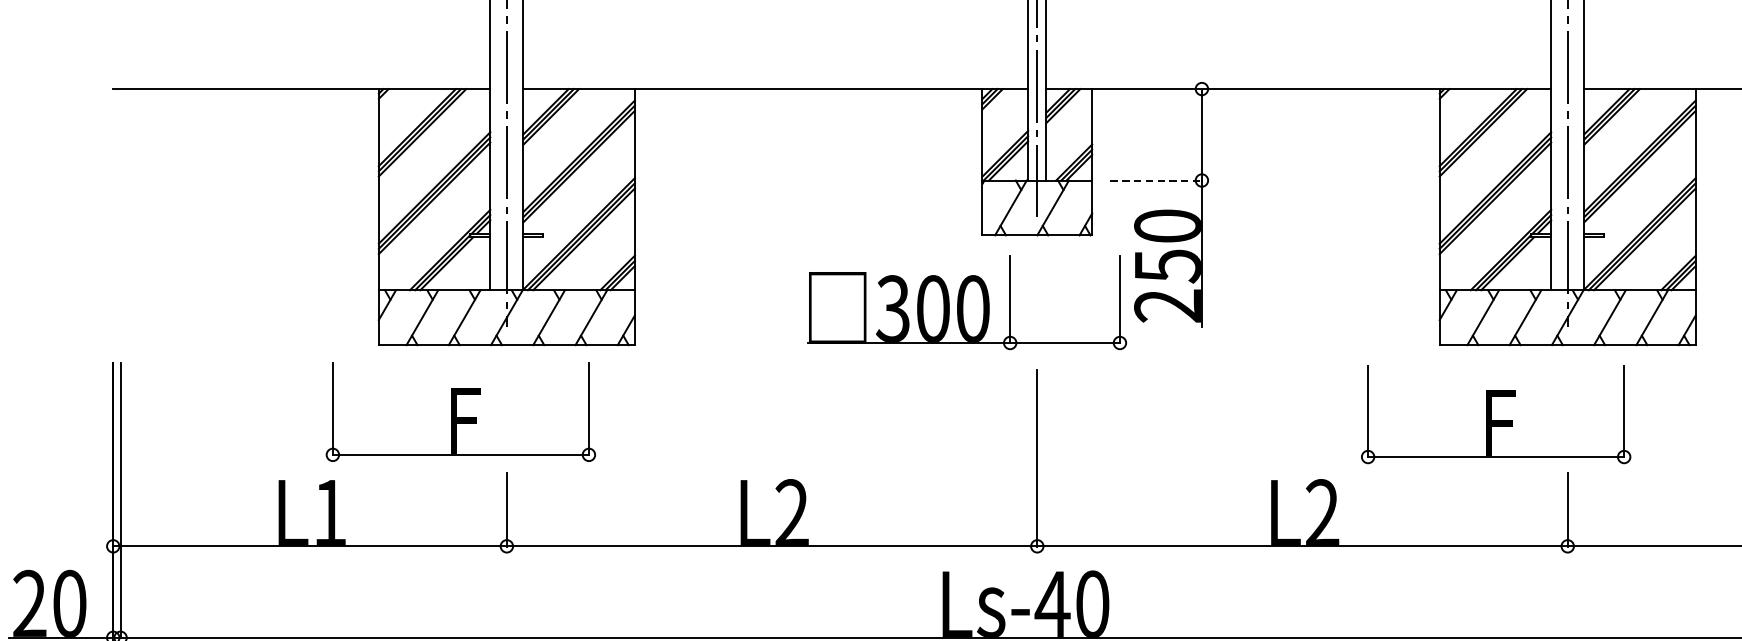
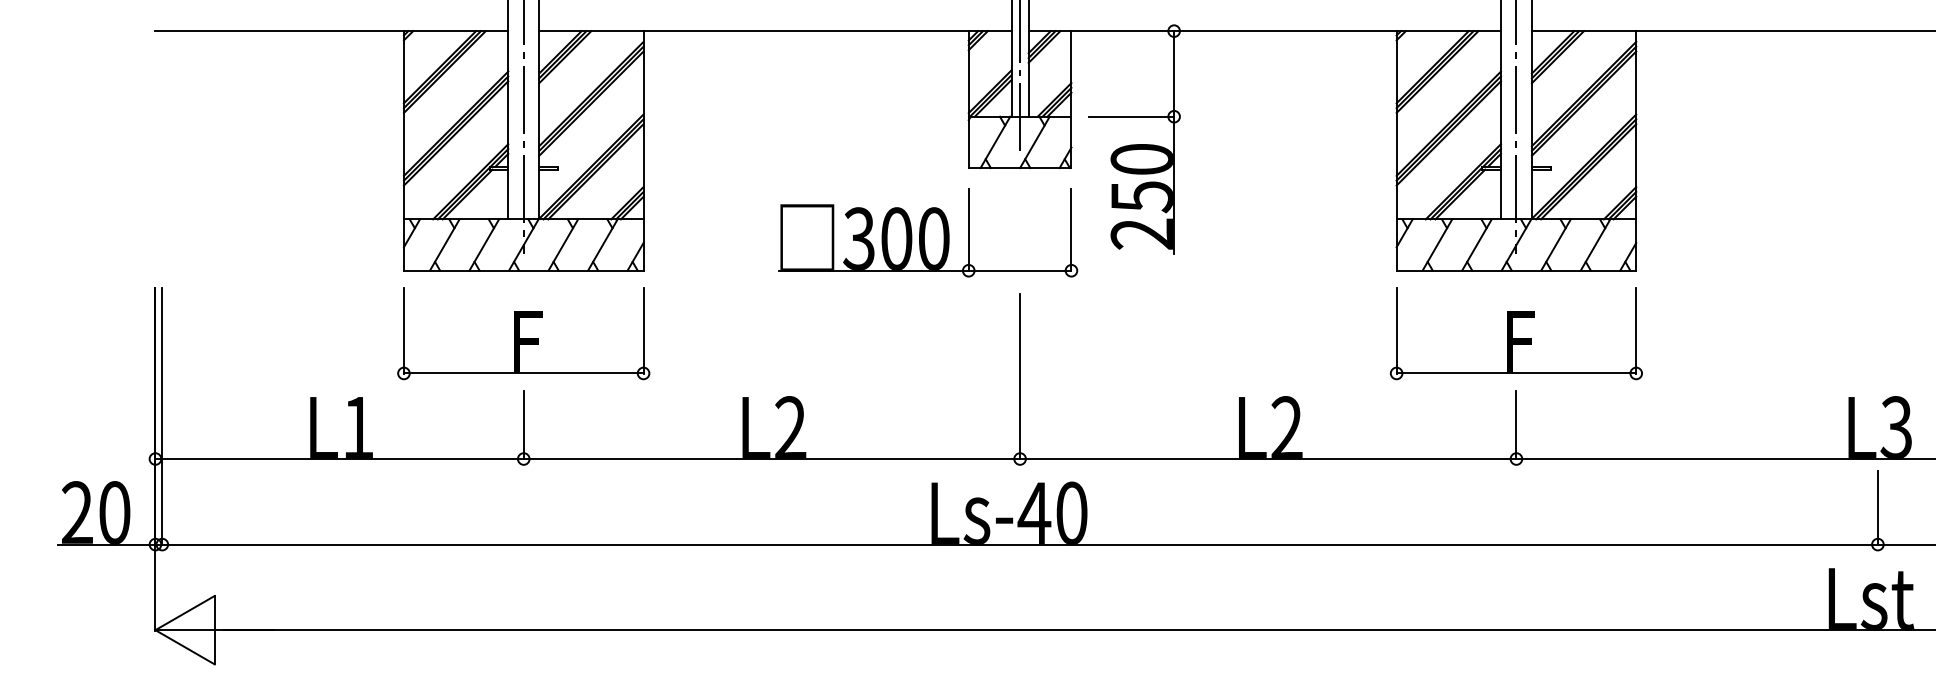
line: (1156, 180) -> (1131, 116), dashed -> solid
part: (967, 302) -> (928, 232), moved
part: (460, 412) -> (523, 333), moved
part: (1496, 414) -> (1516, 333), moved

